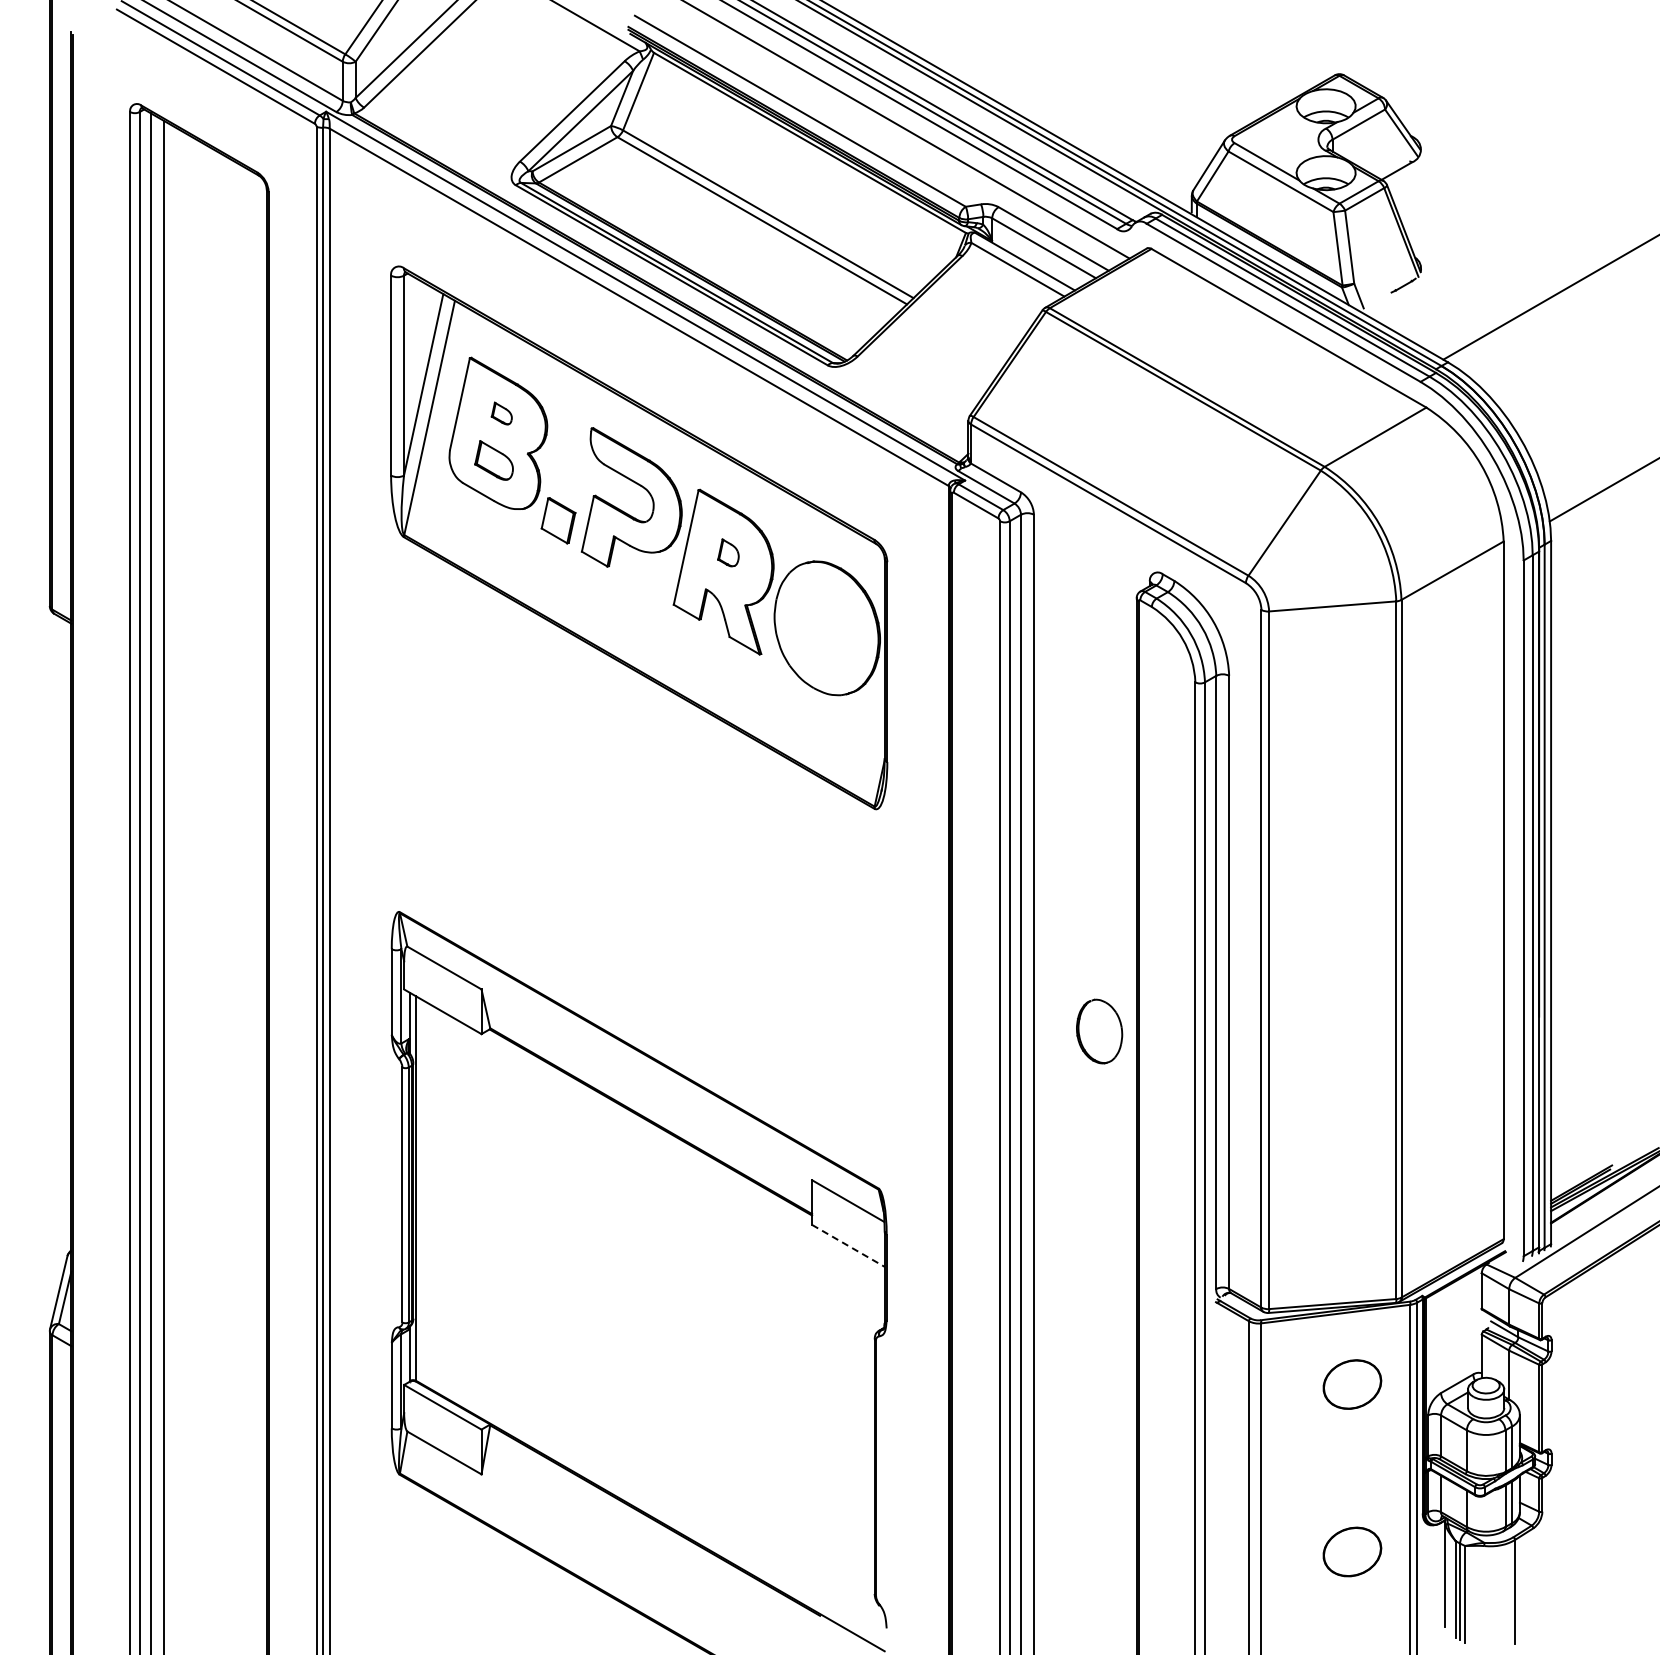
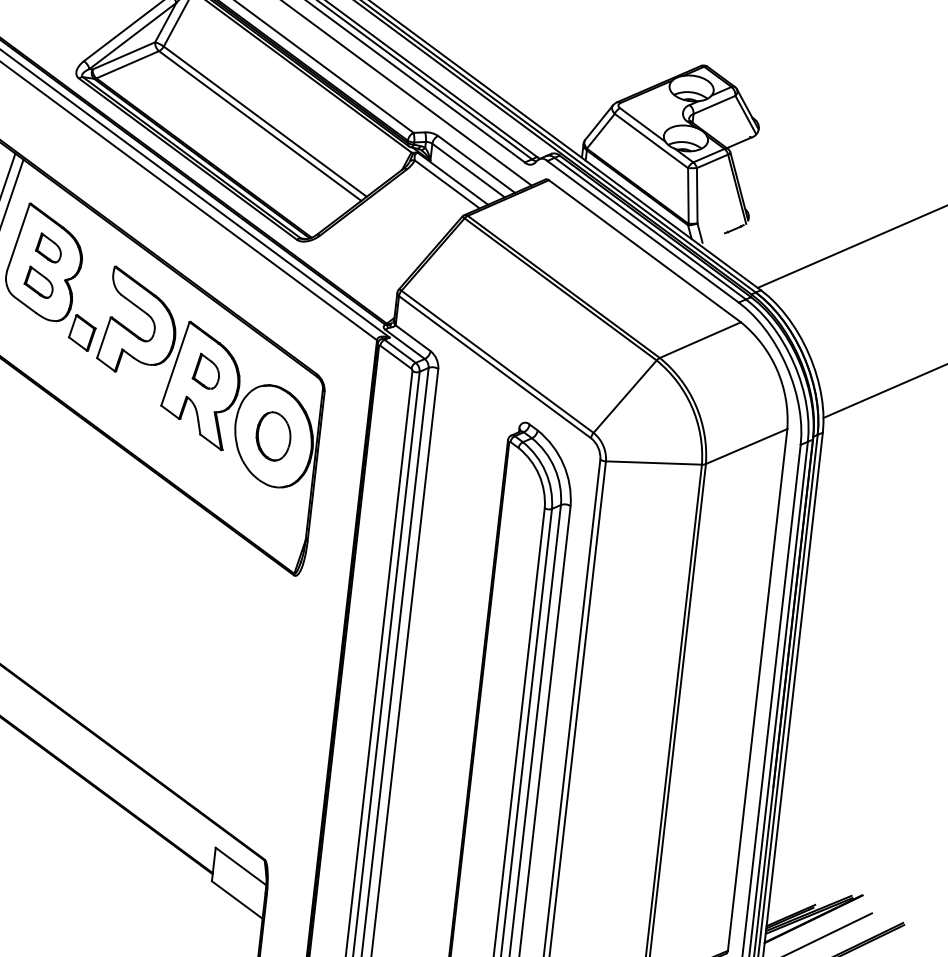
part: (501, 413) -> (48, 247), size x1.67
part: (728, 552) -> (206, 371), size x1.67
part: (1099, 1031) -> (273, 436), moved
line: (848, 1245) -> (237, 899), dashed -> solid

